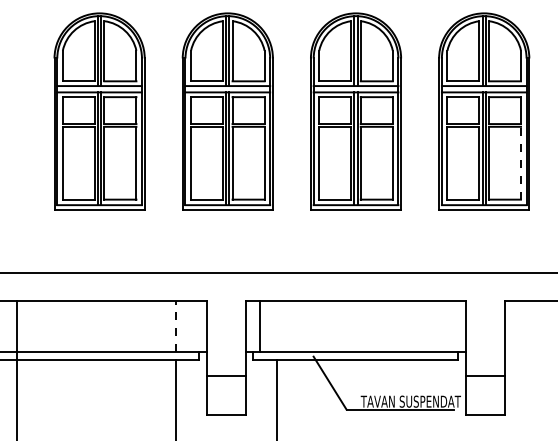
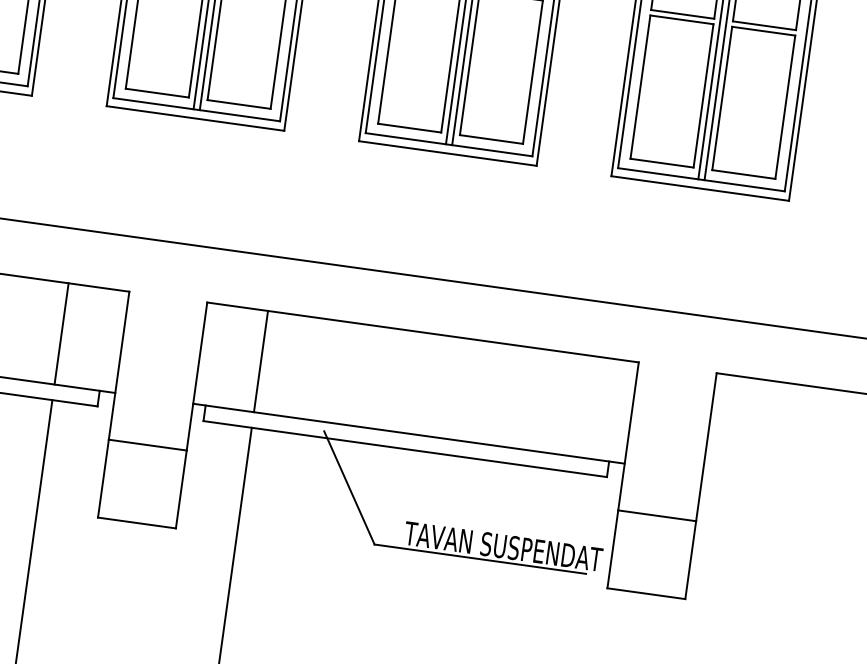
line: (521, 162) -> (786, 105), dashed -> solid
line: (260, 325) -> (261, 360), moved
line: (175, 326) -> (60, 334), dashed -> solid

